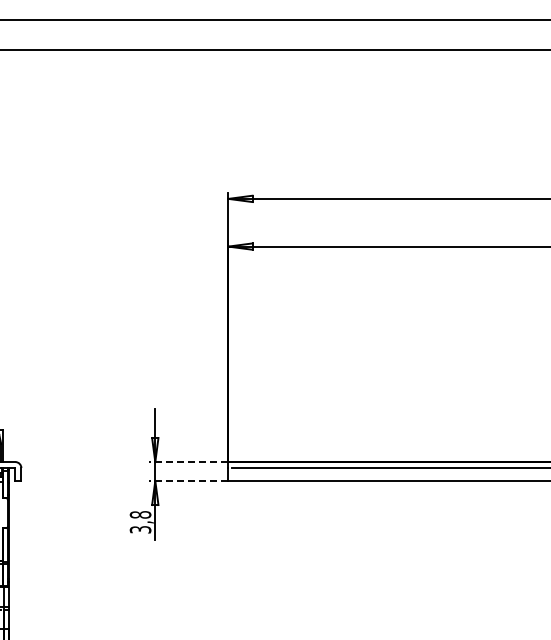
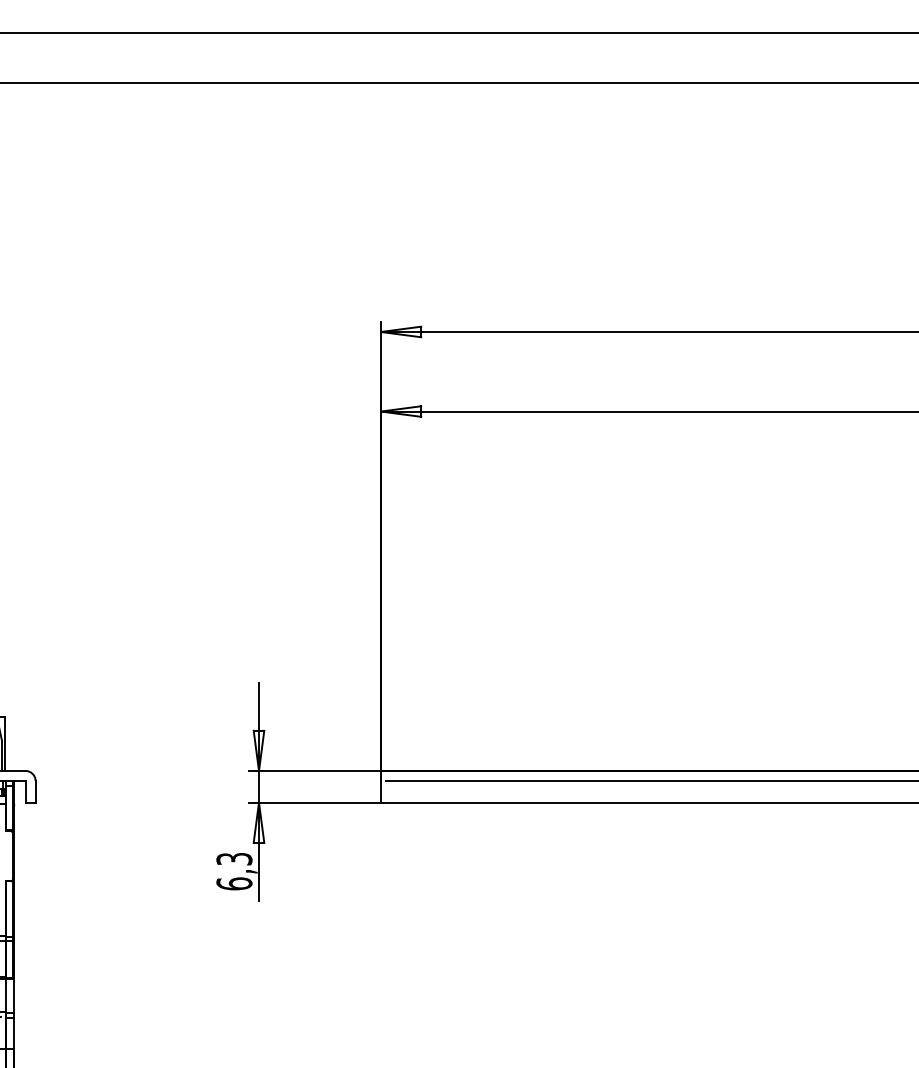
line: (188, 462) -> (314, 771), dashed -> solid
line: (188, 481) -> (314, 803), dashed -> solid
text: (140, 522) -> (234, 871), 3,8 -> 6,3

